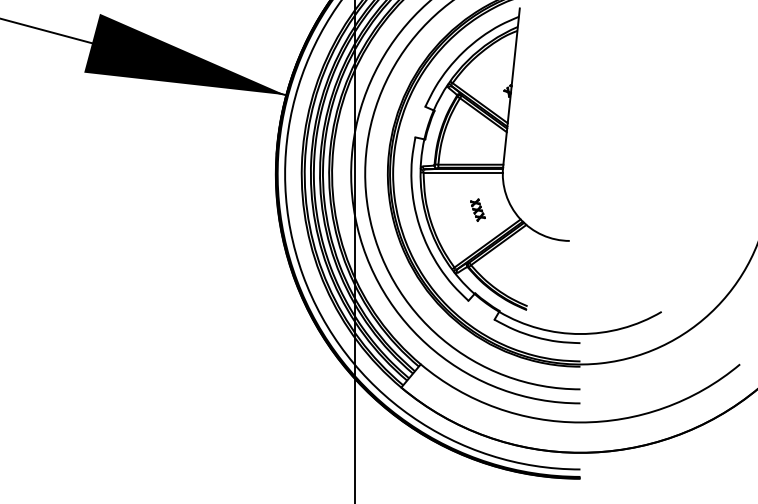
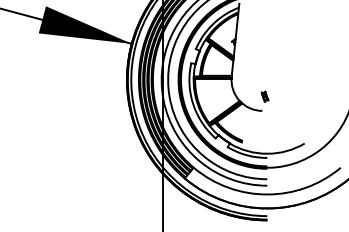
part: (476, 209) -> (264, 96), moved

